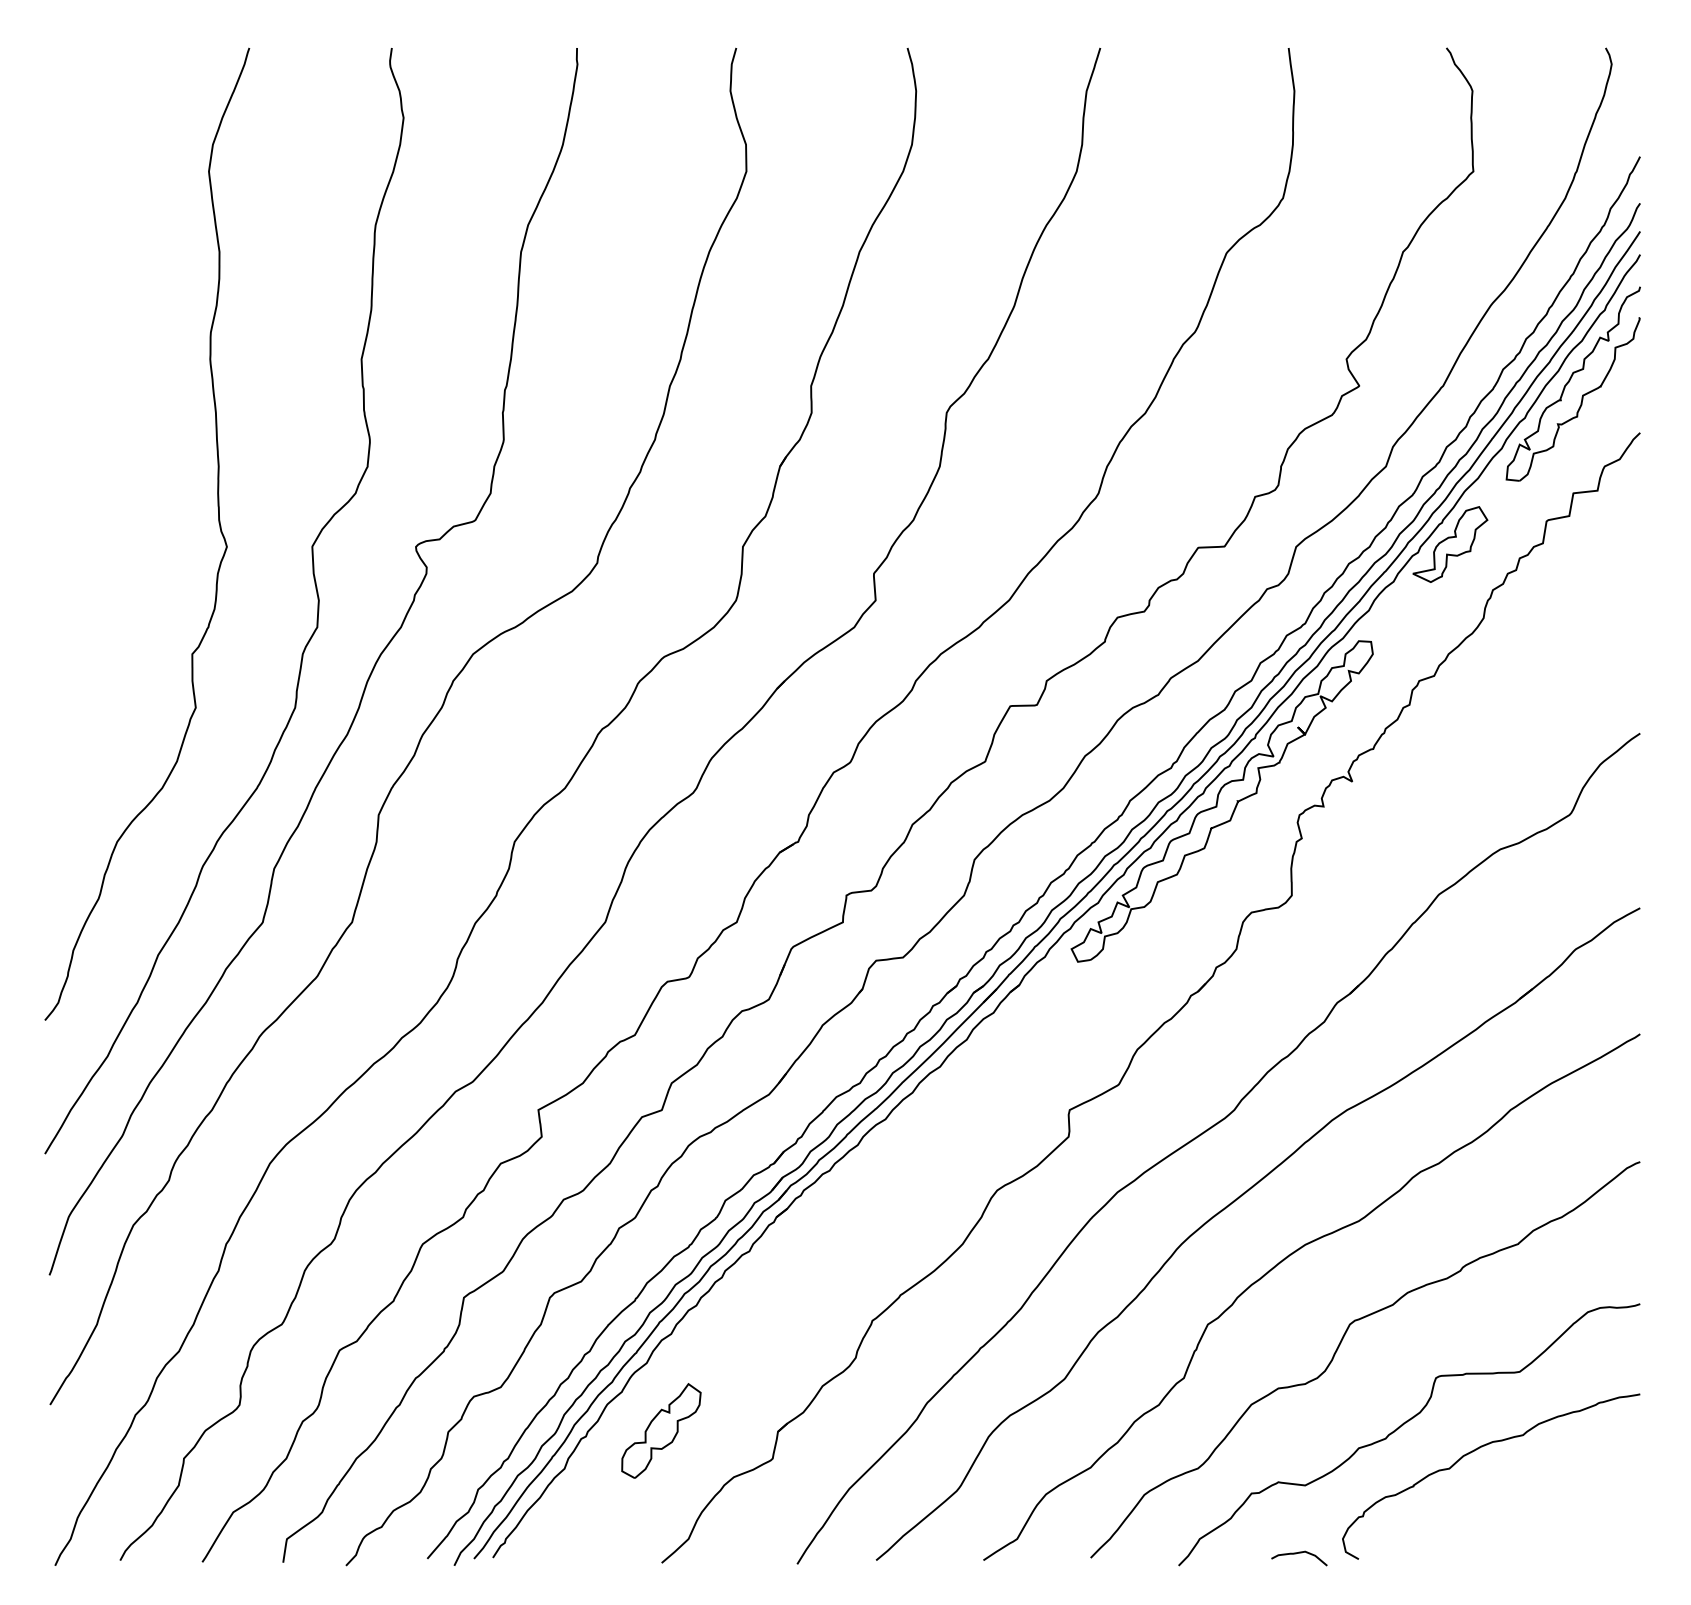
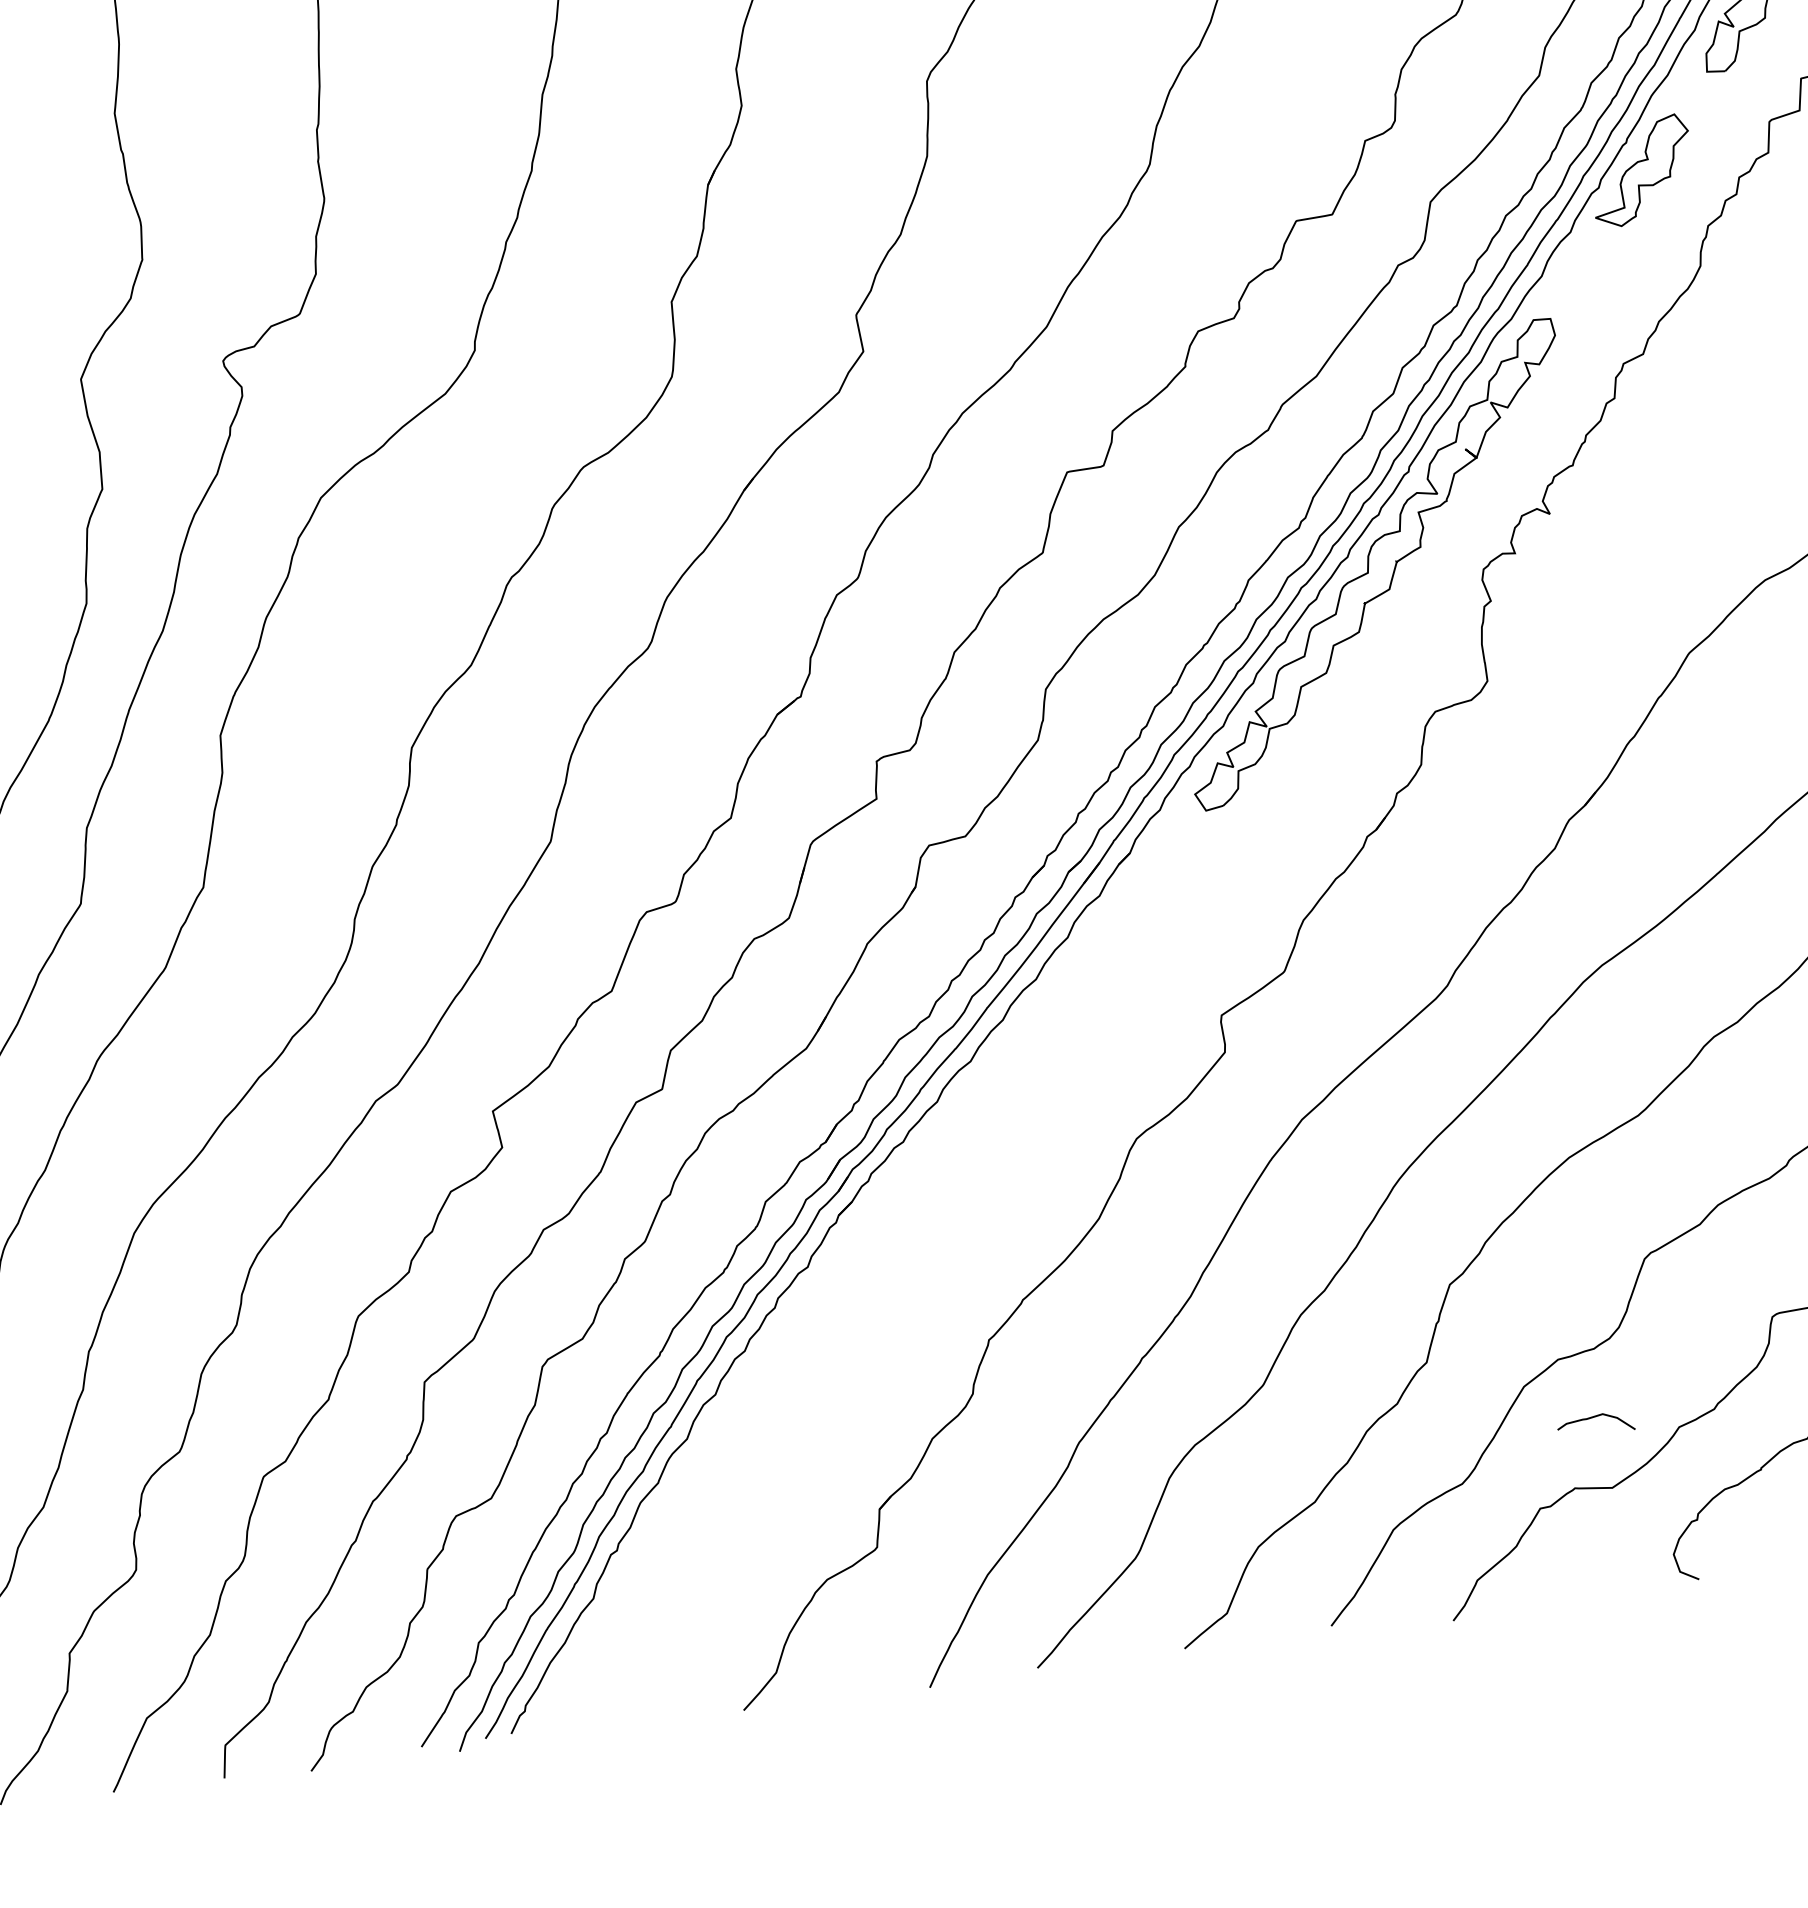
part: (661, 1430) -> (719, 1528), removed
curve: (1299, 1553) -> (1595, 1417), moved

